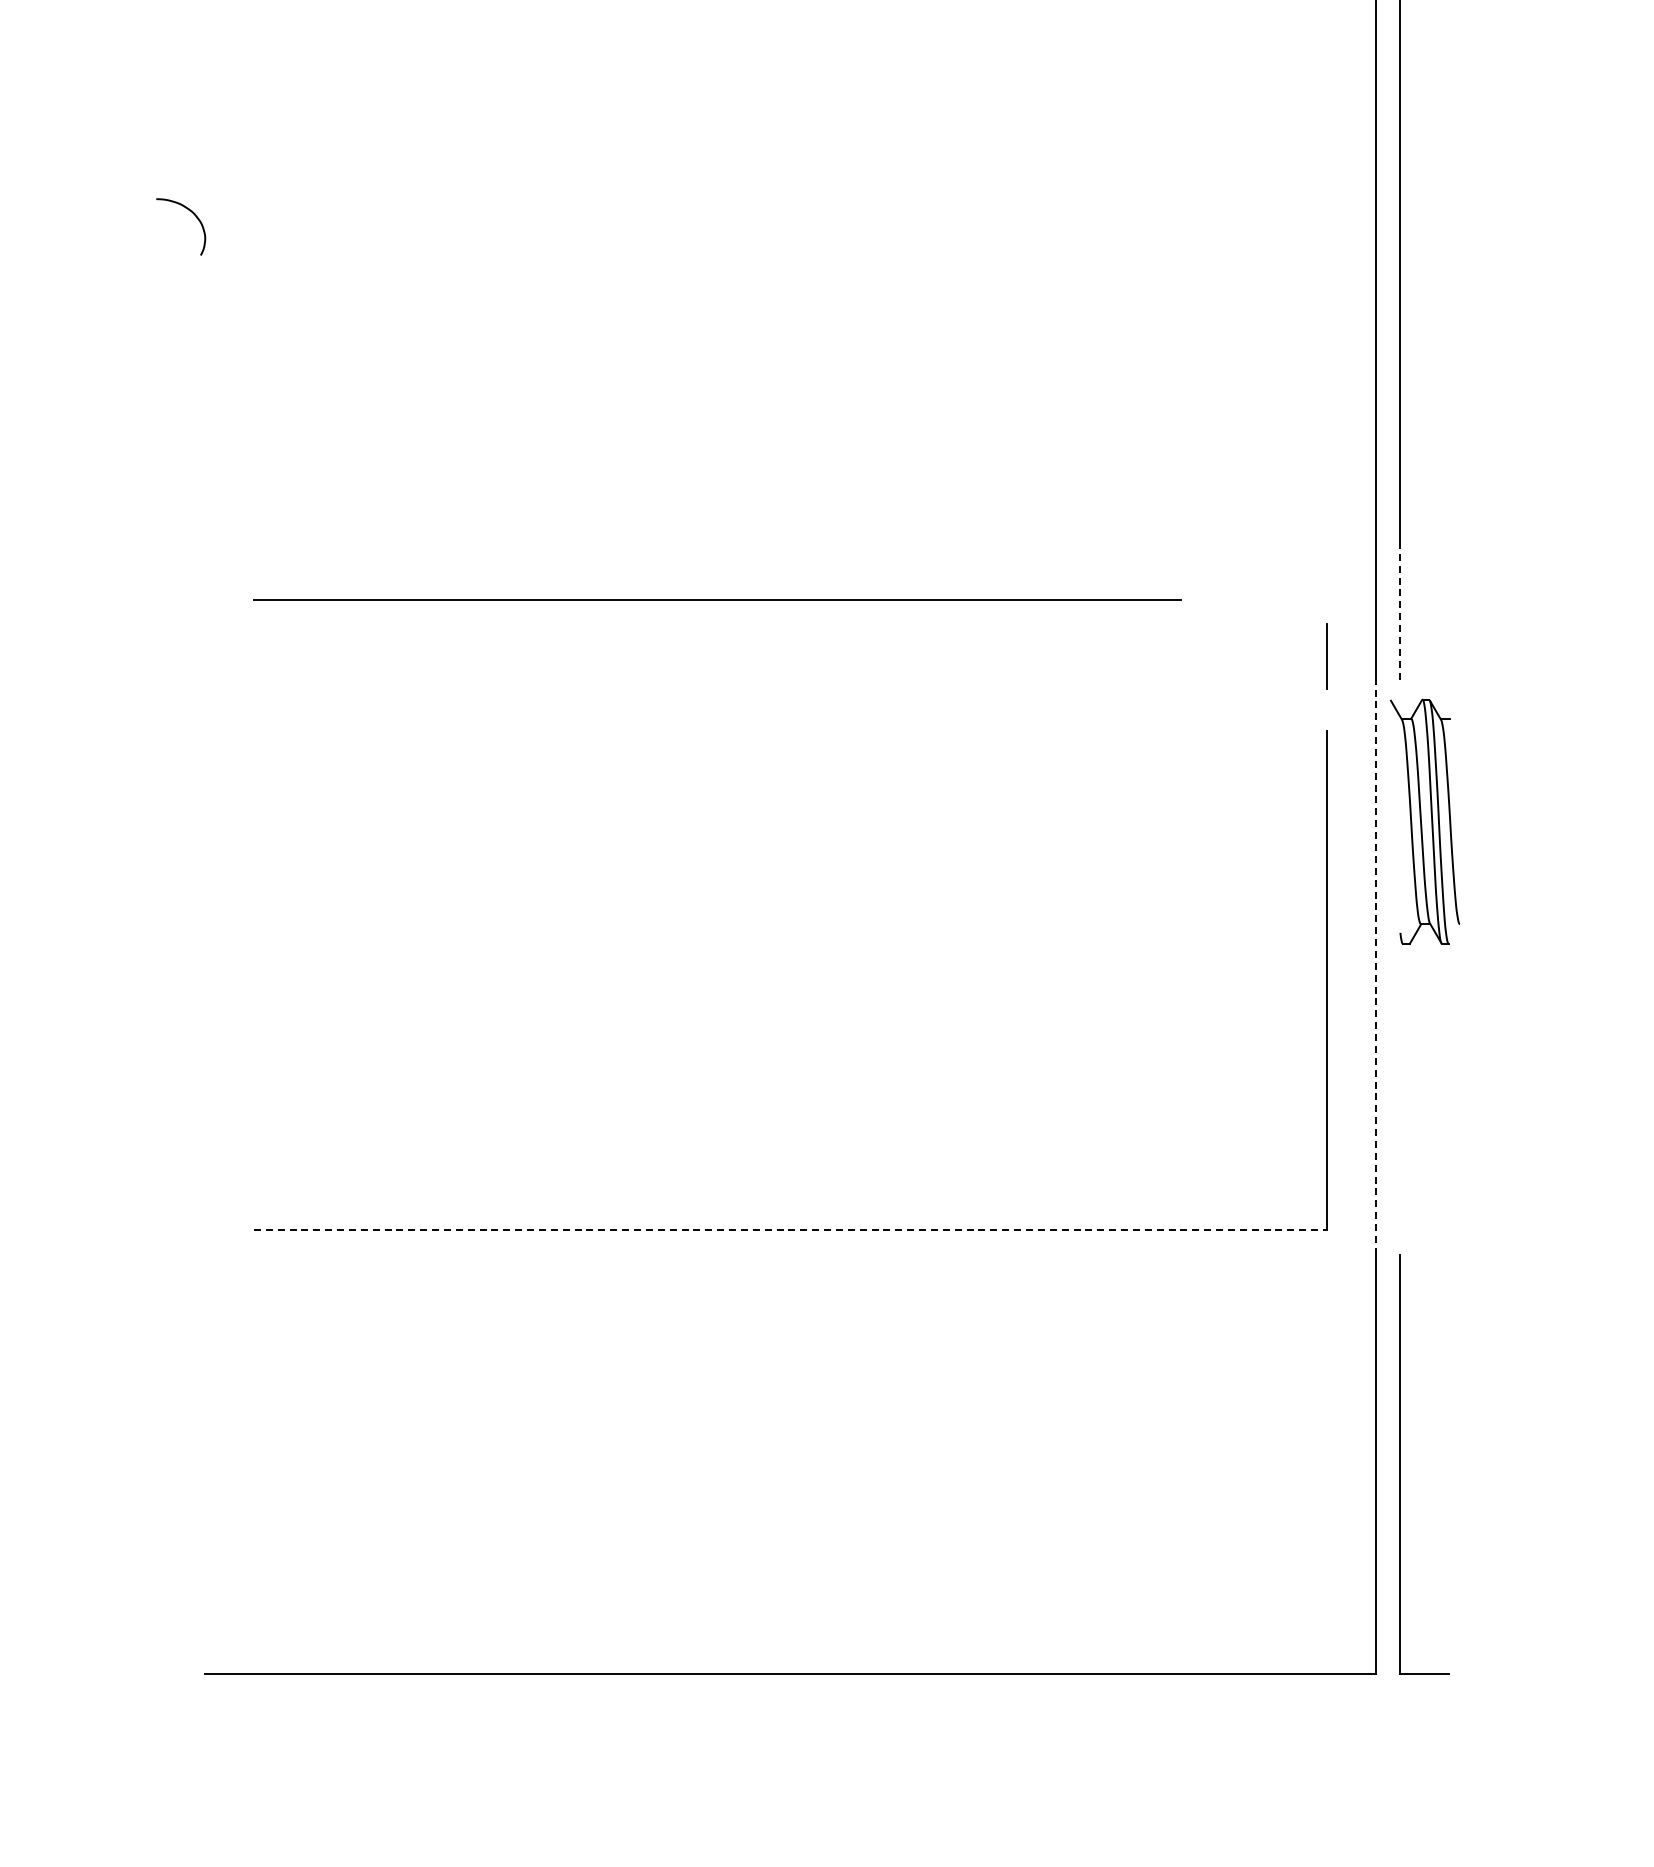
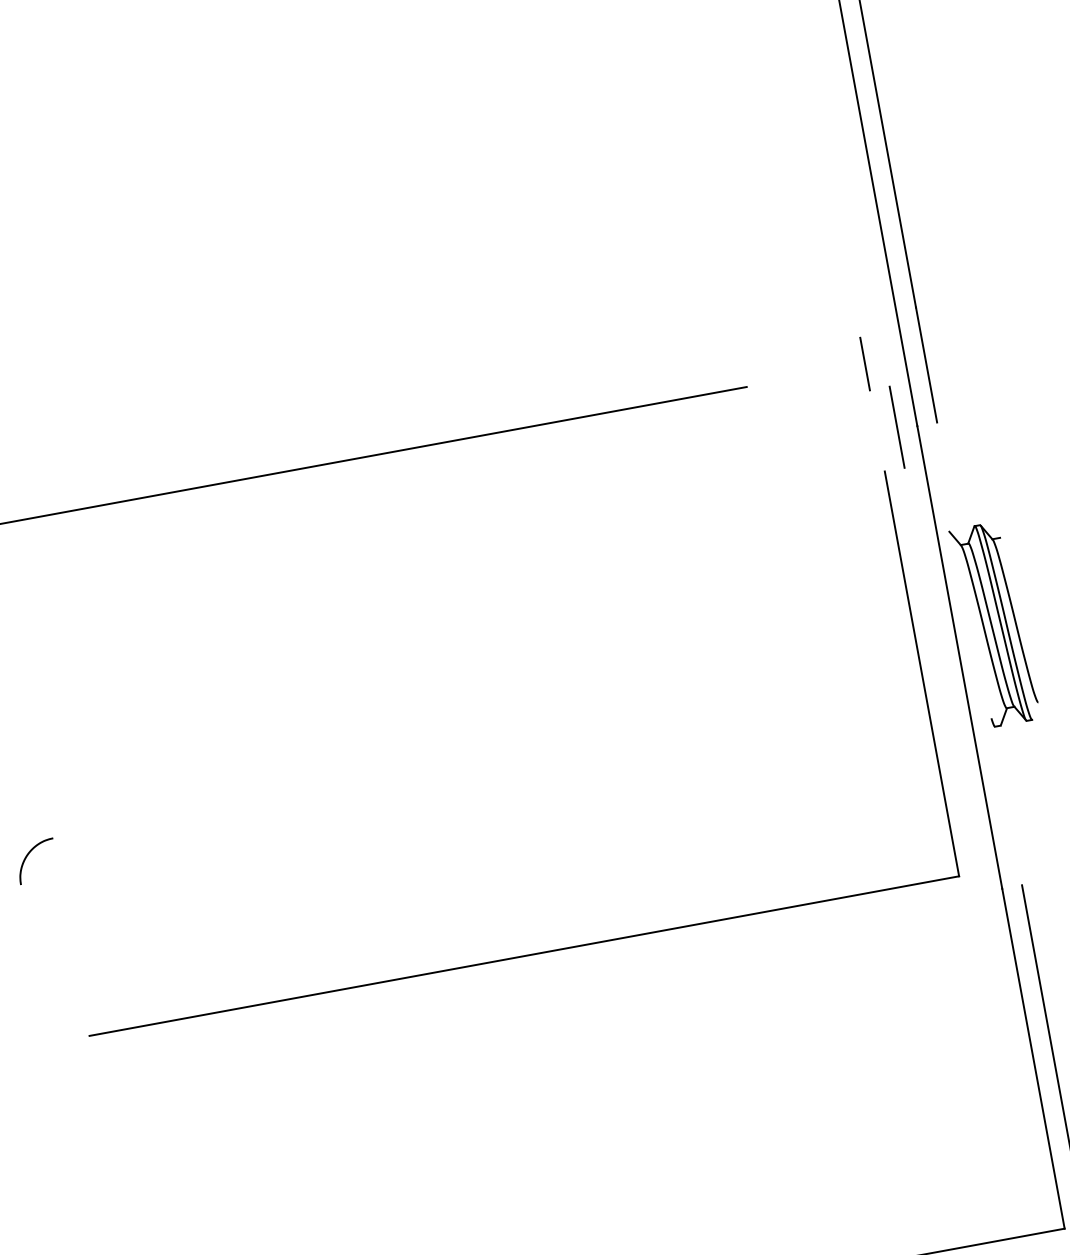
line: (1400, 612) -> (926, 364), dashed -> solid
line: (1326, 656) -> (864, 364), moved
line: (1351, 680) -> (897, 427), added
part: (1425, 821) -> (995, 624), moved
line: (1375, 969) -> (959, 657), dashed -> solid
curve: (220, 1001) -> (28, 855), added
line: (790, 1230) -> (524, 956), dashed -> solid

